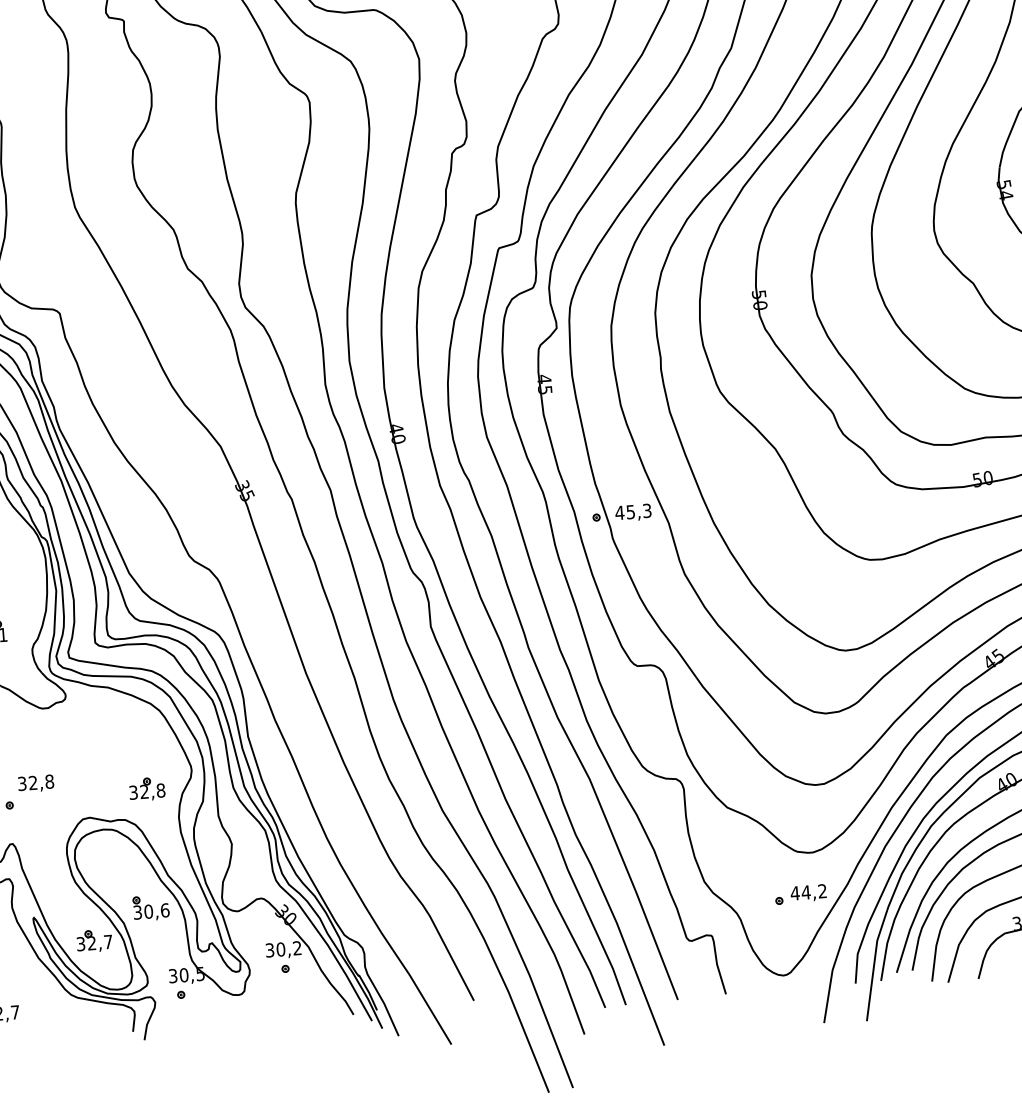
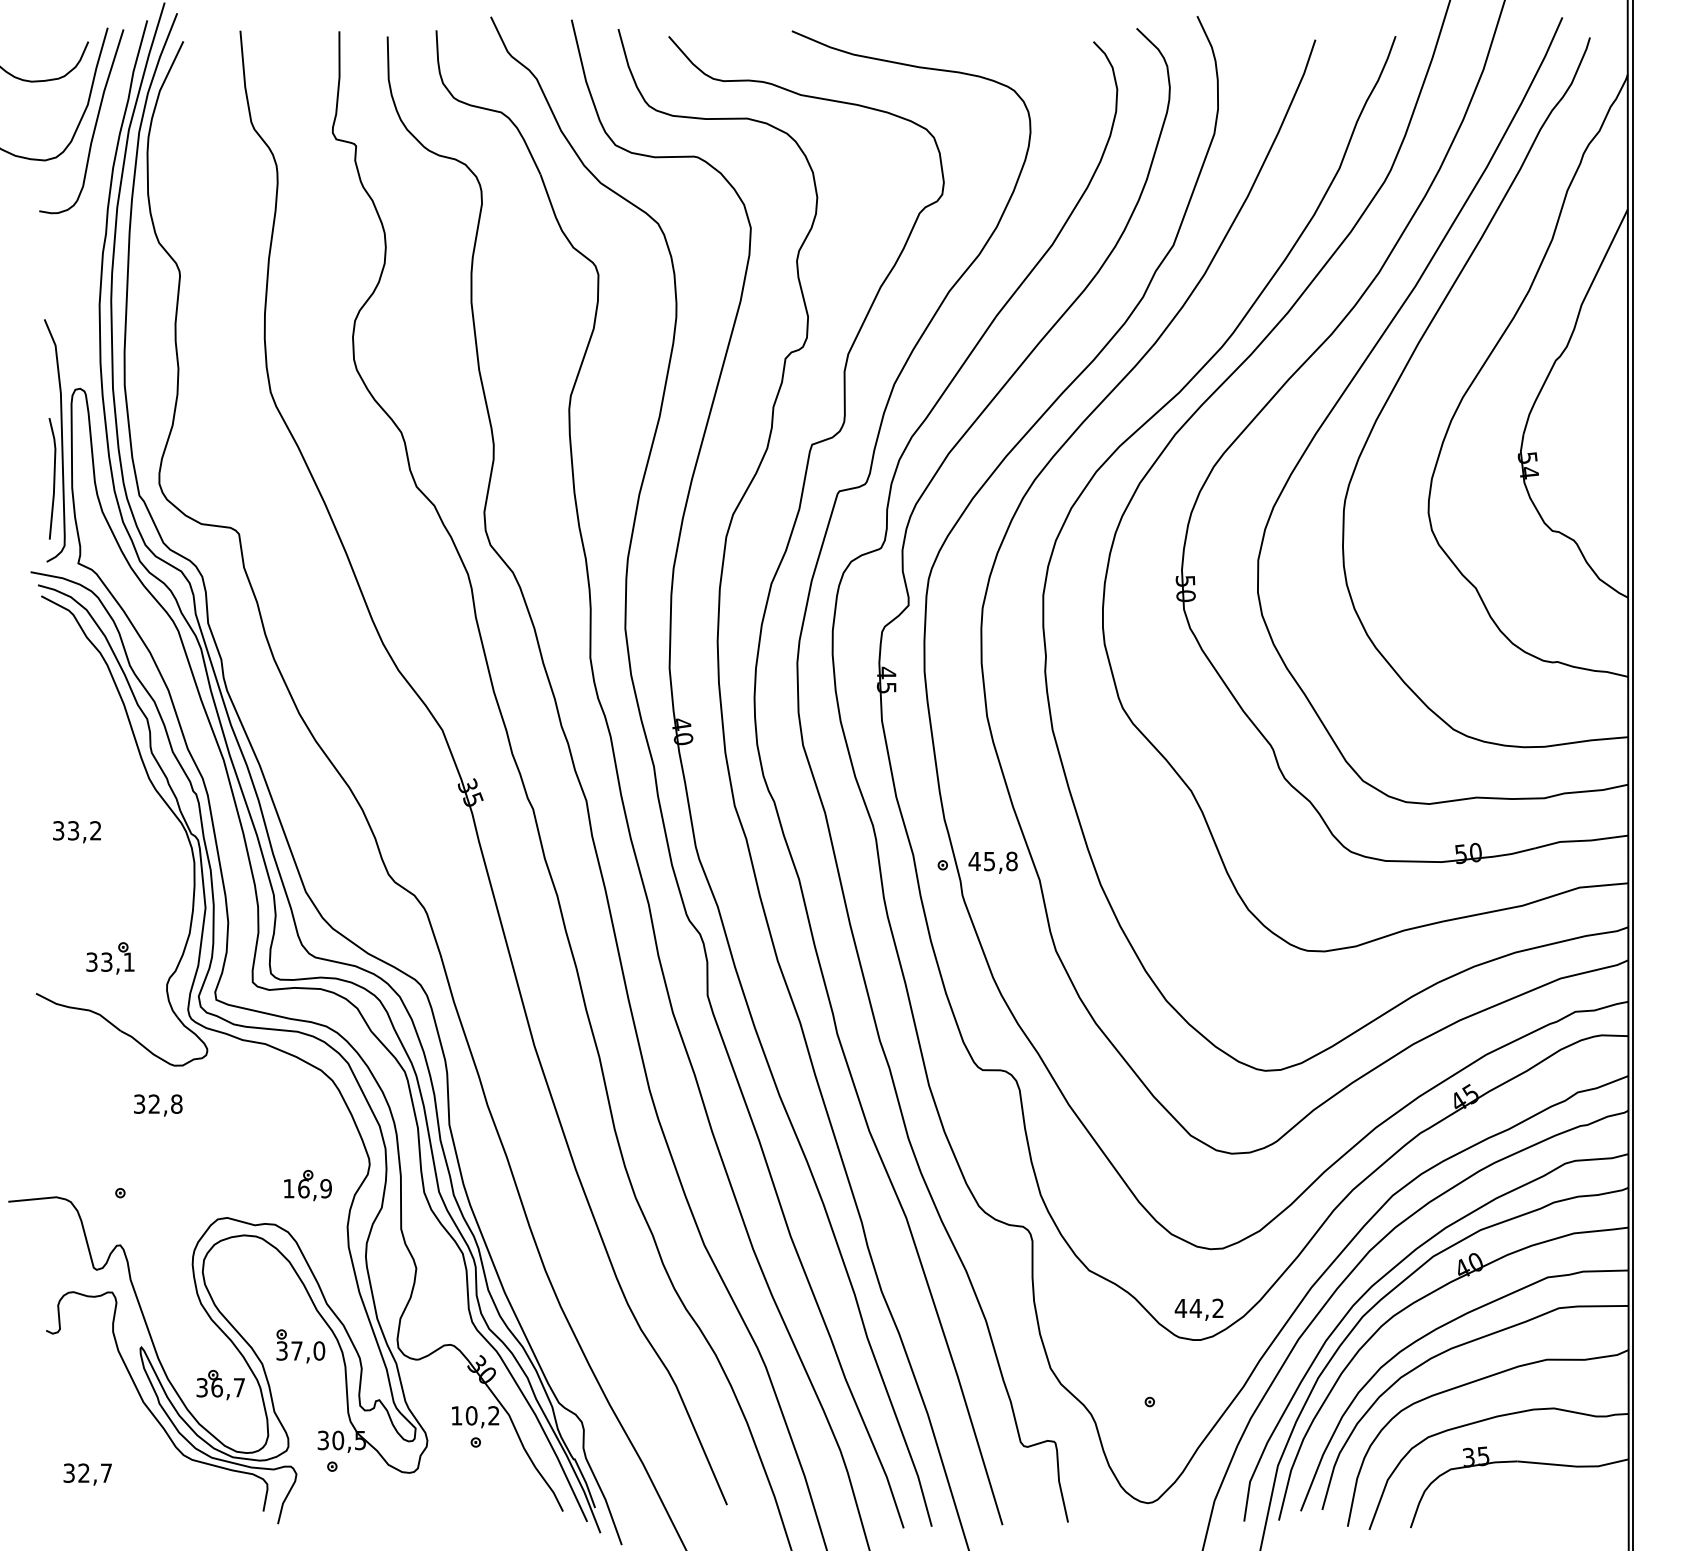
text: (646, 510) -> (1011, 861), 45,3 -> 45,8
text: (36, 783) -> (158, 1105), moved
text: (147, 791) -> (307, 1188), 32,8 -> 16,9
text: (808, 893) -> (1198, 1309), moved
text: (157, 910) -> (308, 1350), 30,6 -> 37,0
text: (92, 943) -> (217, 1387), 32,7 -> 36,7
text: (269, 950) -> (456, 1415), 30,2 -> 10,2

